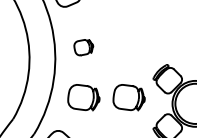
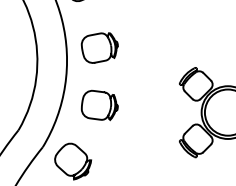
part: (83, 47) -> (99, 47), size x1.67
part: (128, 97) -> (151, 105), removed

